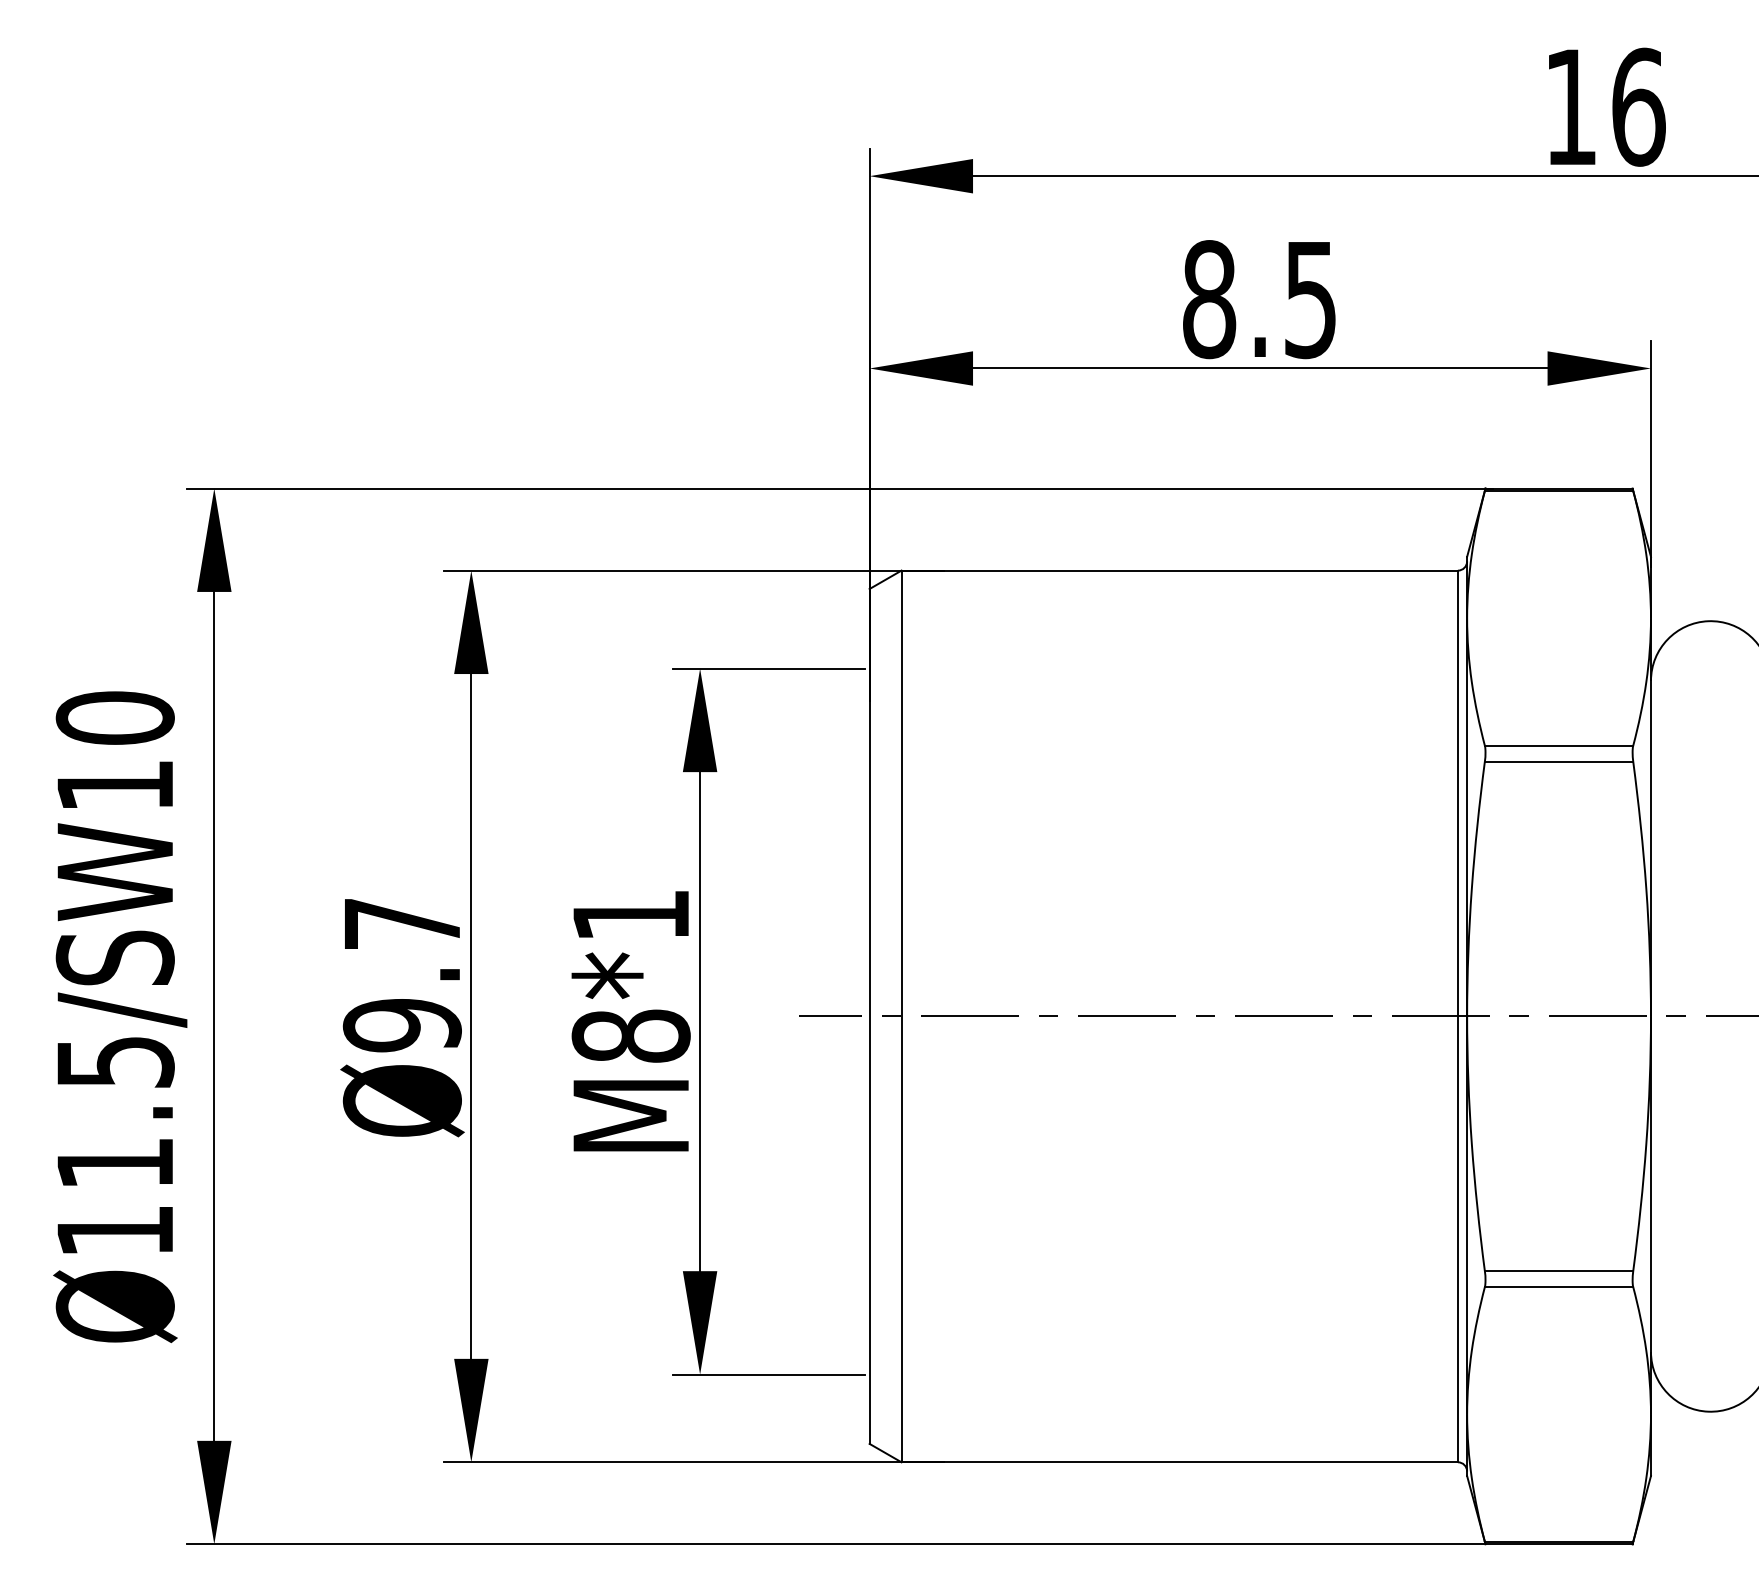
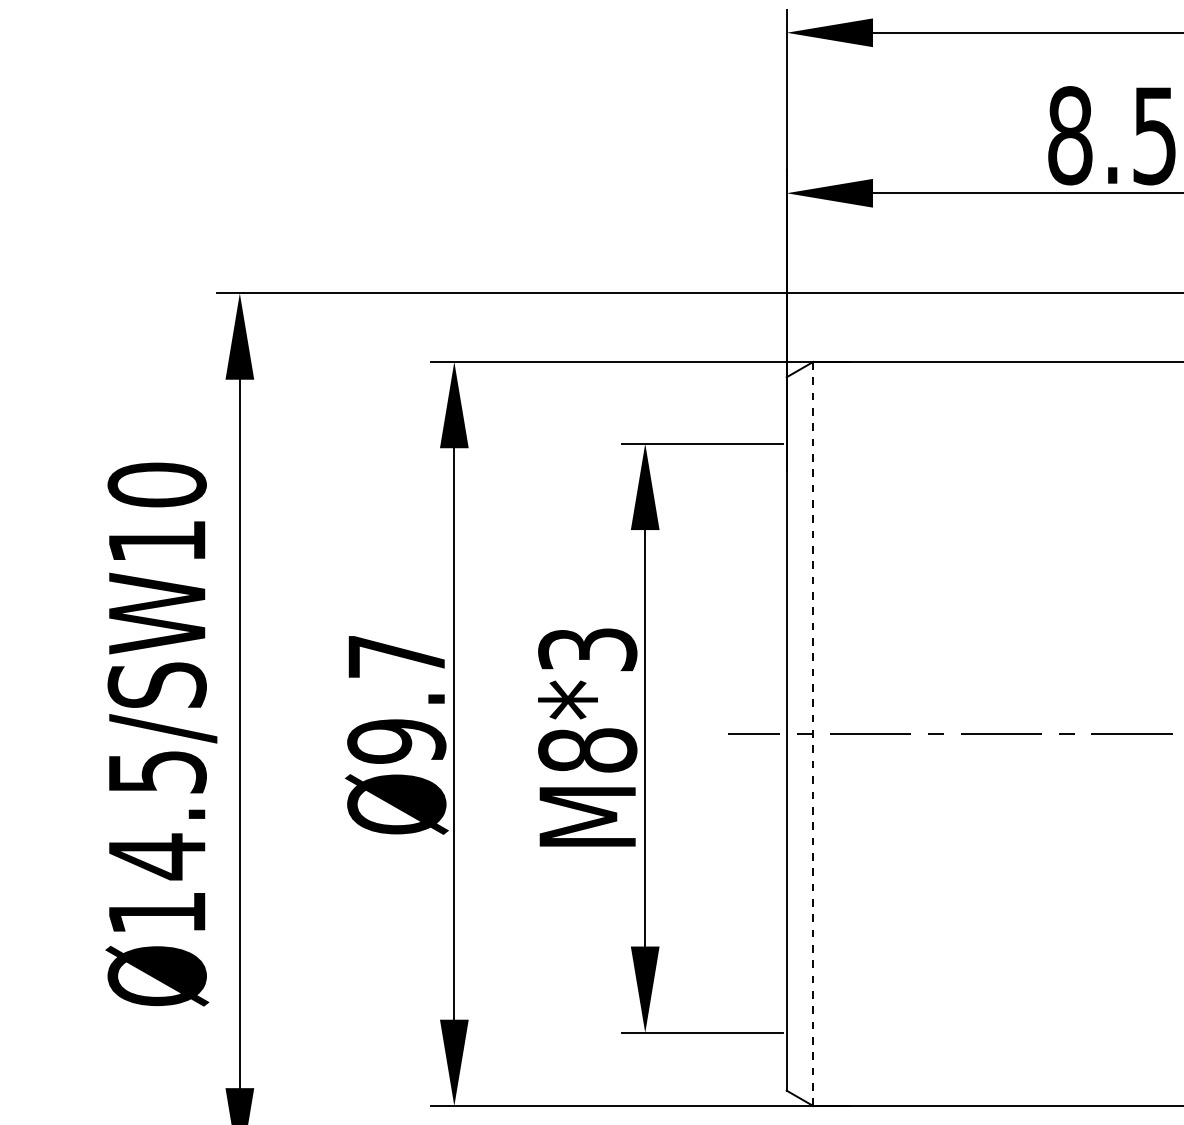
text: (630, 915) -> (587, 649), M8*1 -> M8*3
line: (901, 1016) -> (813, 734), solid -> dashed
text: (114, 1163) -> (156, 856), Ø11.5/SW10 -> Ø14.5/SW10

